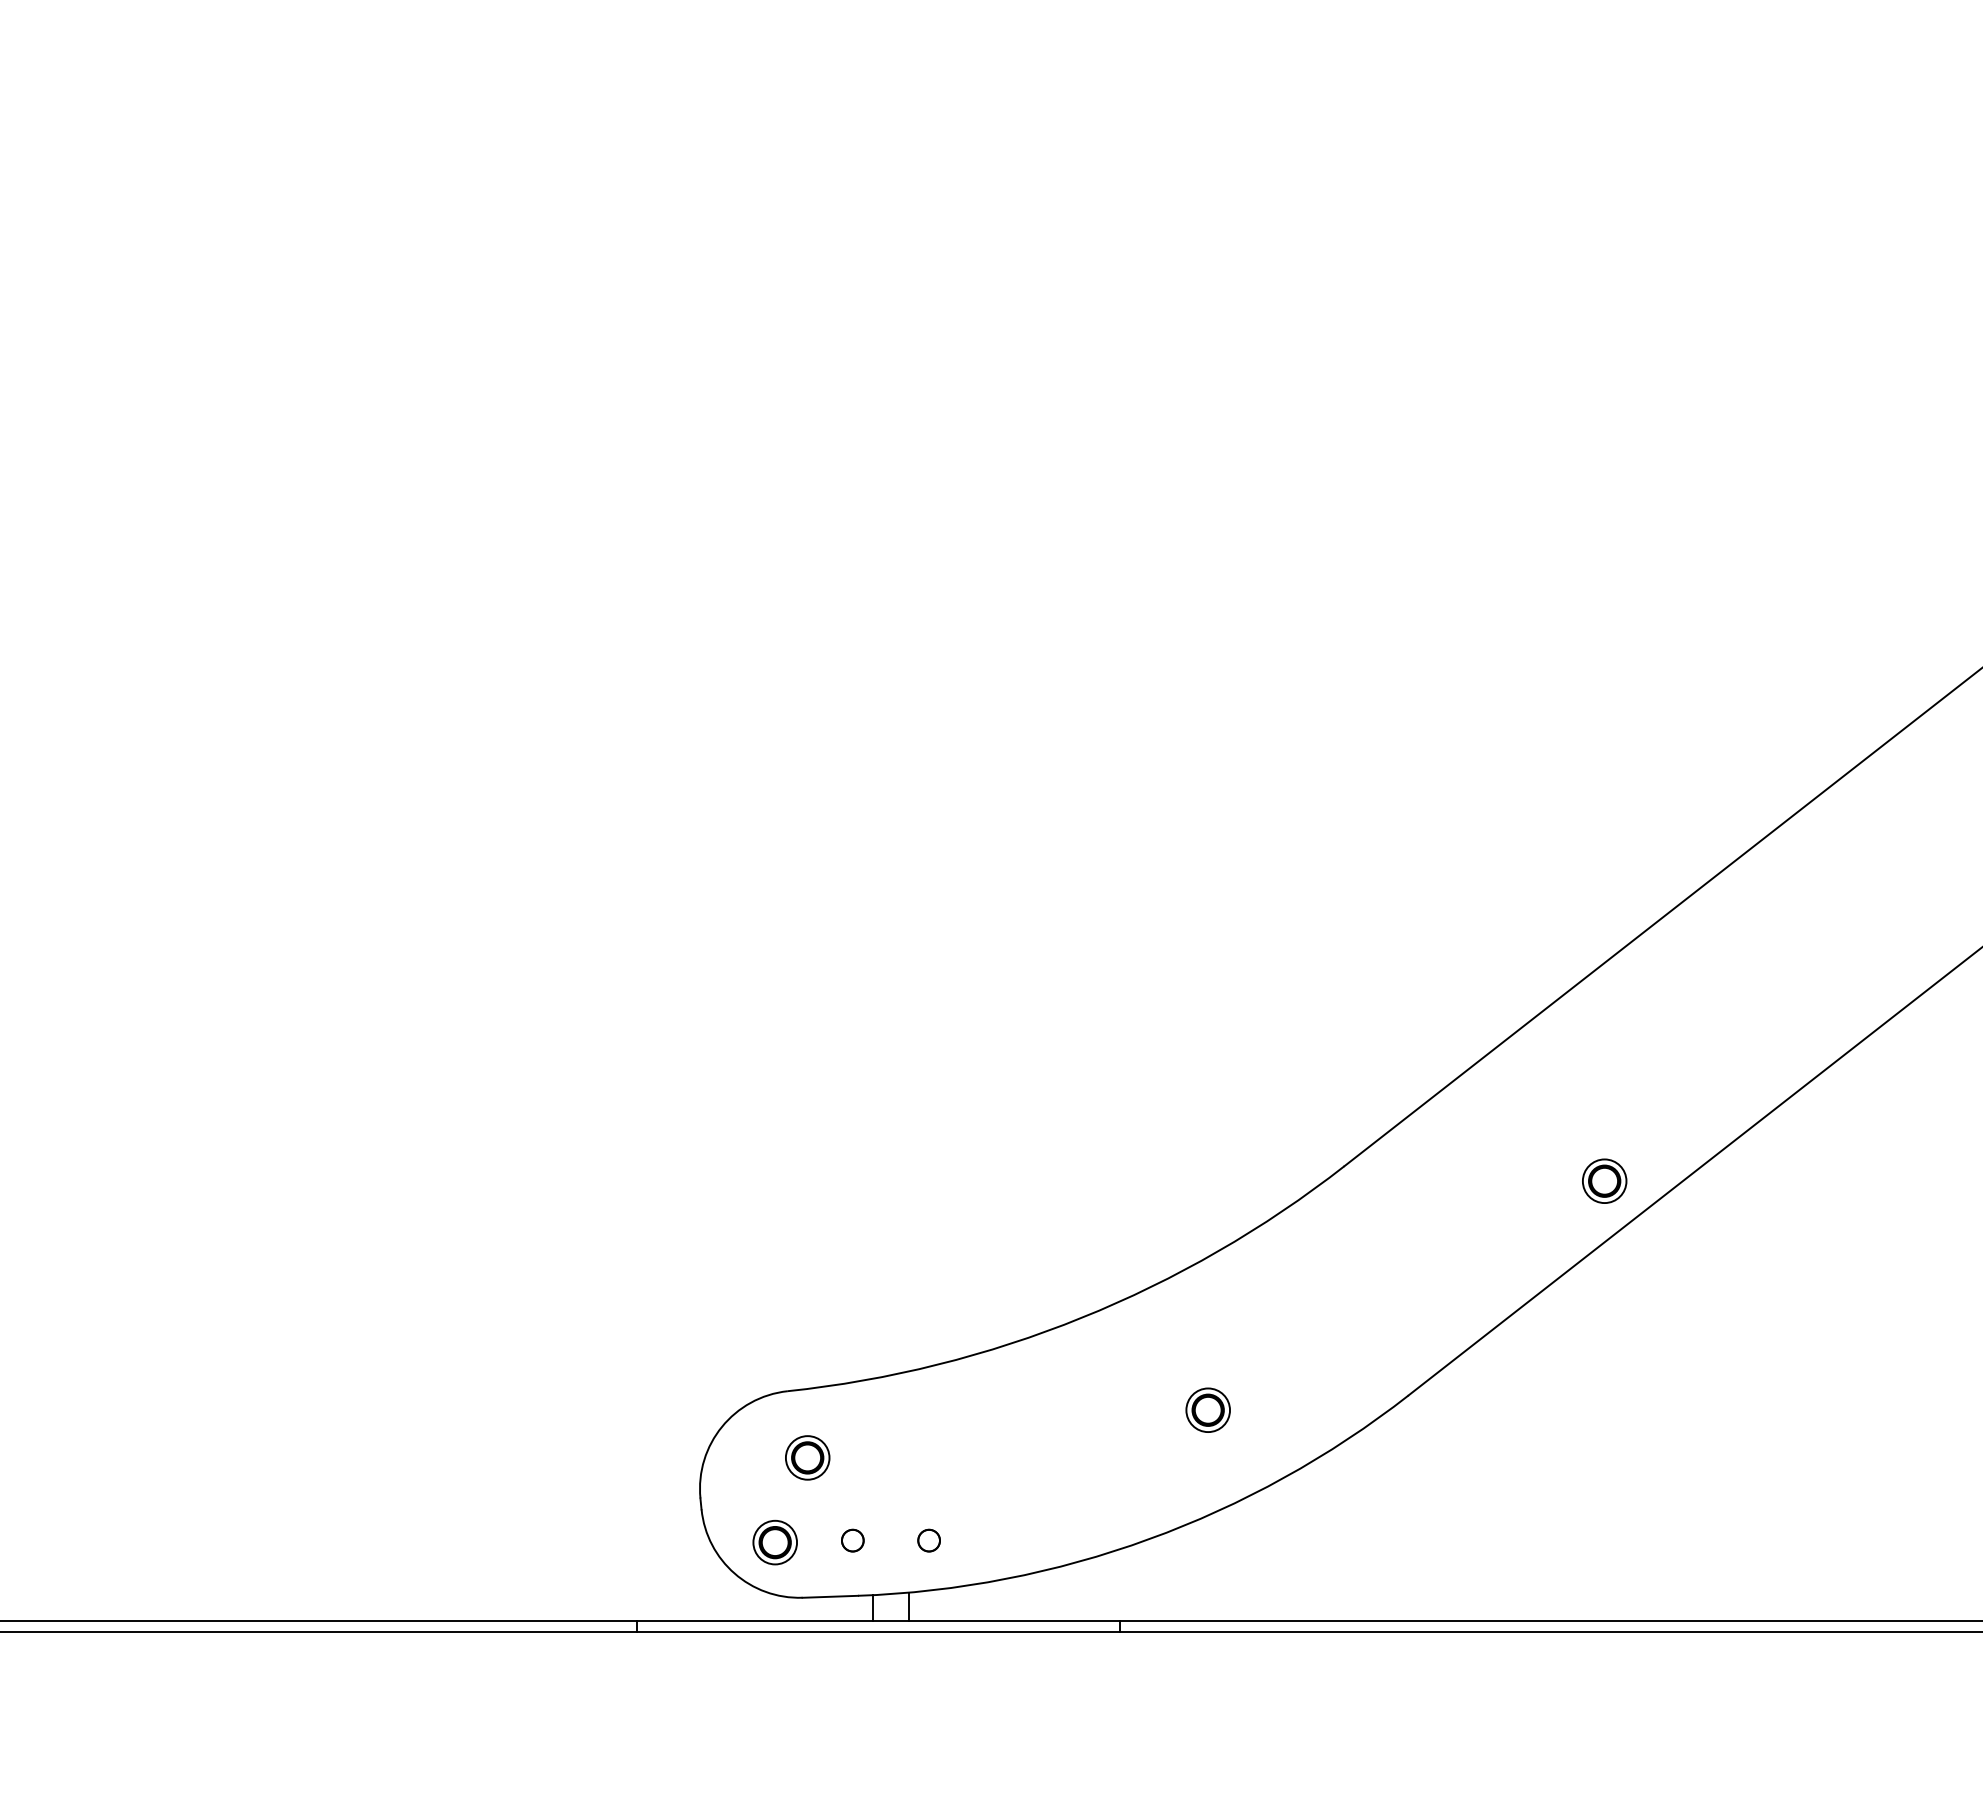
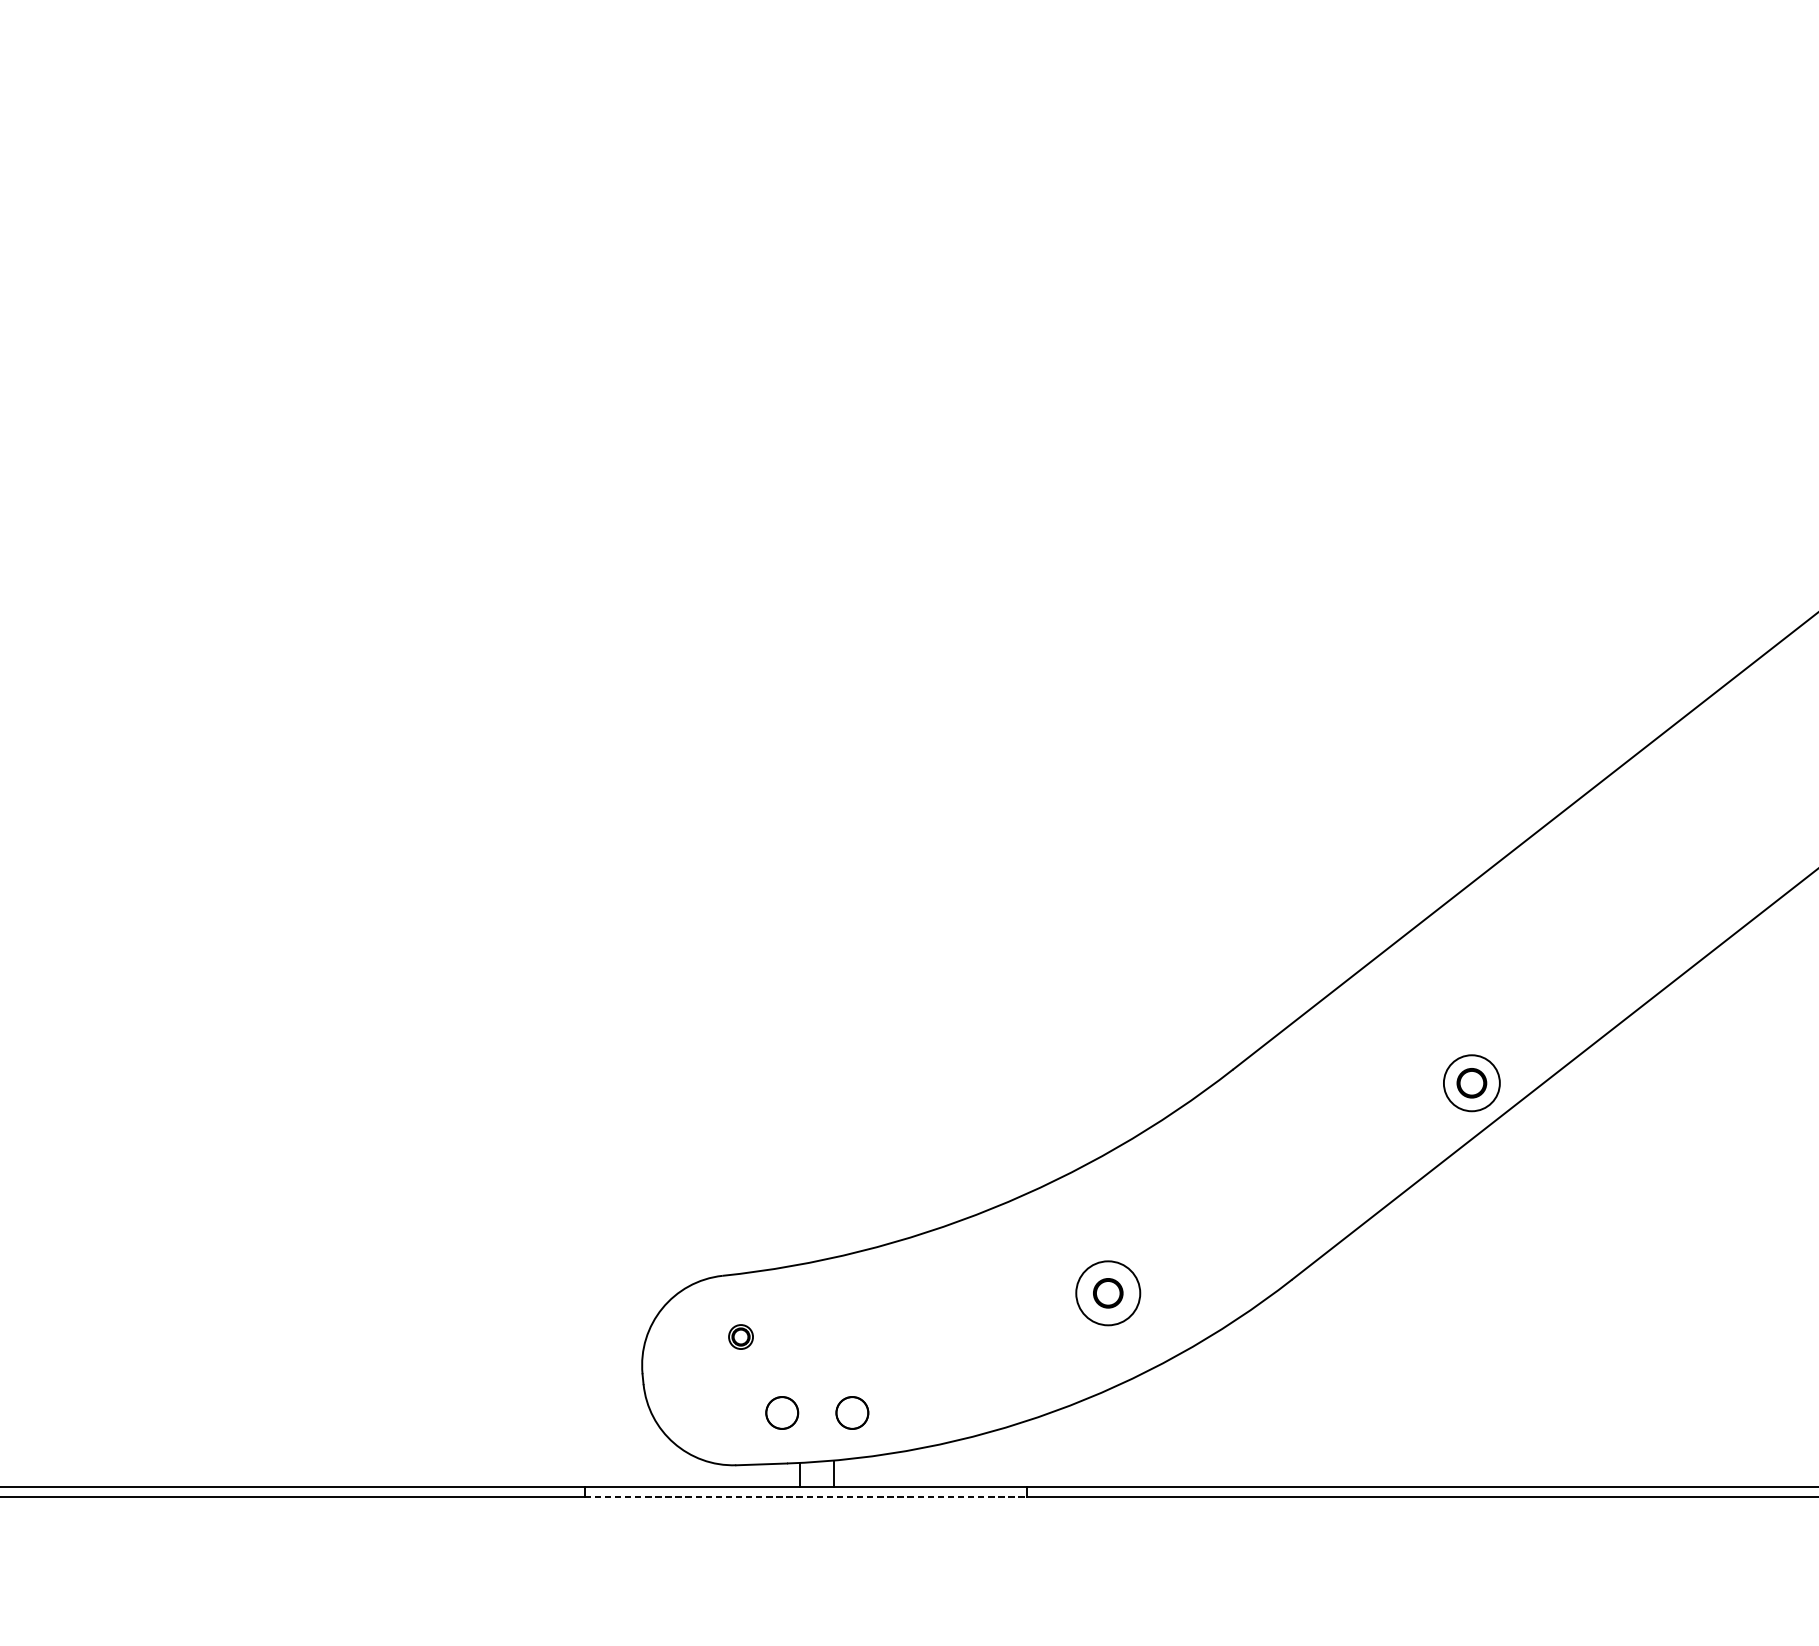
circle: (1604, 1181) -> (1471, 1083), size x1.4
circle: (1208, 1410) -> (1108, 1293), size x1.6
part: (807, 1457) -> (740, 1336), size x0.6
part: (852, 1540) -> (782, 1412), size x1.6
part: (928, 1540) -> (851, 1412), size x1.6
part: (774, 1542) -> (710, 1414), removed
line: (879, 1632) -> (806, 1497), solid -> dashed

